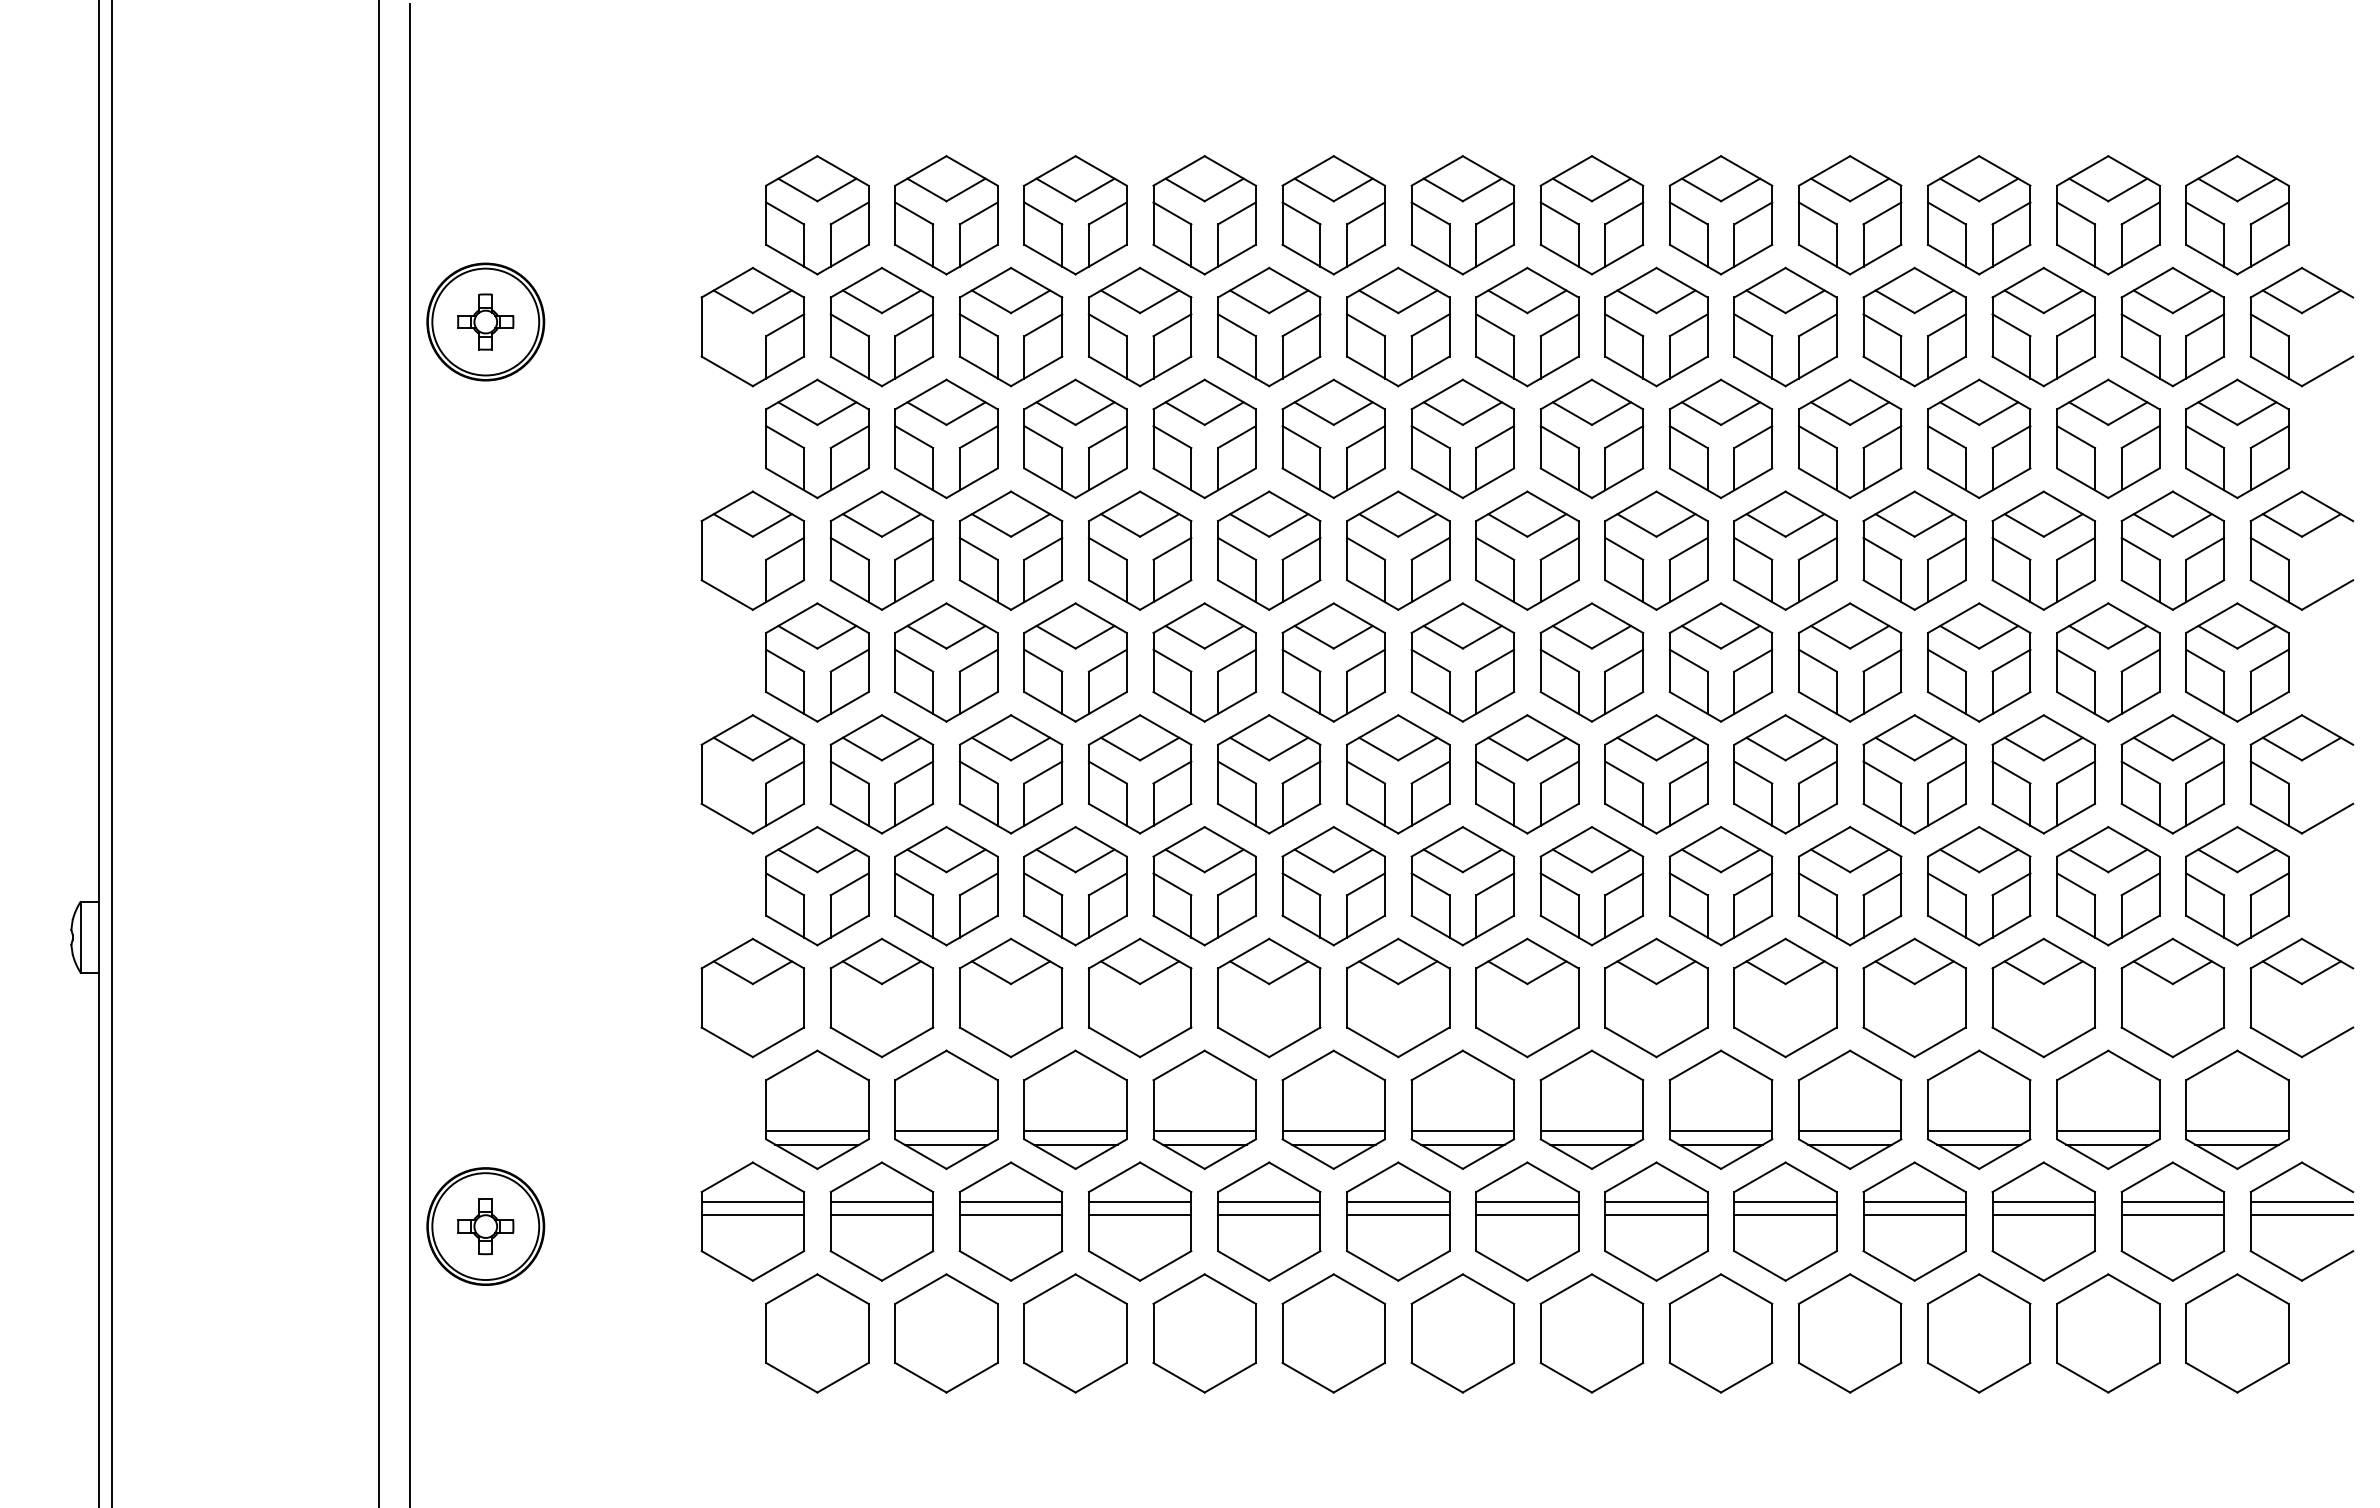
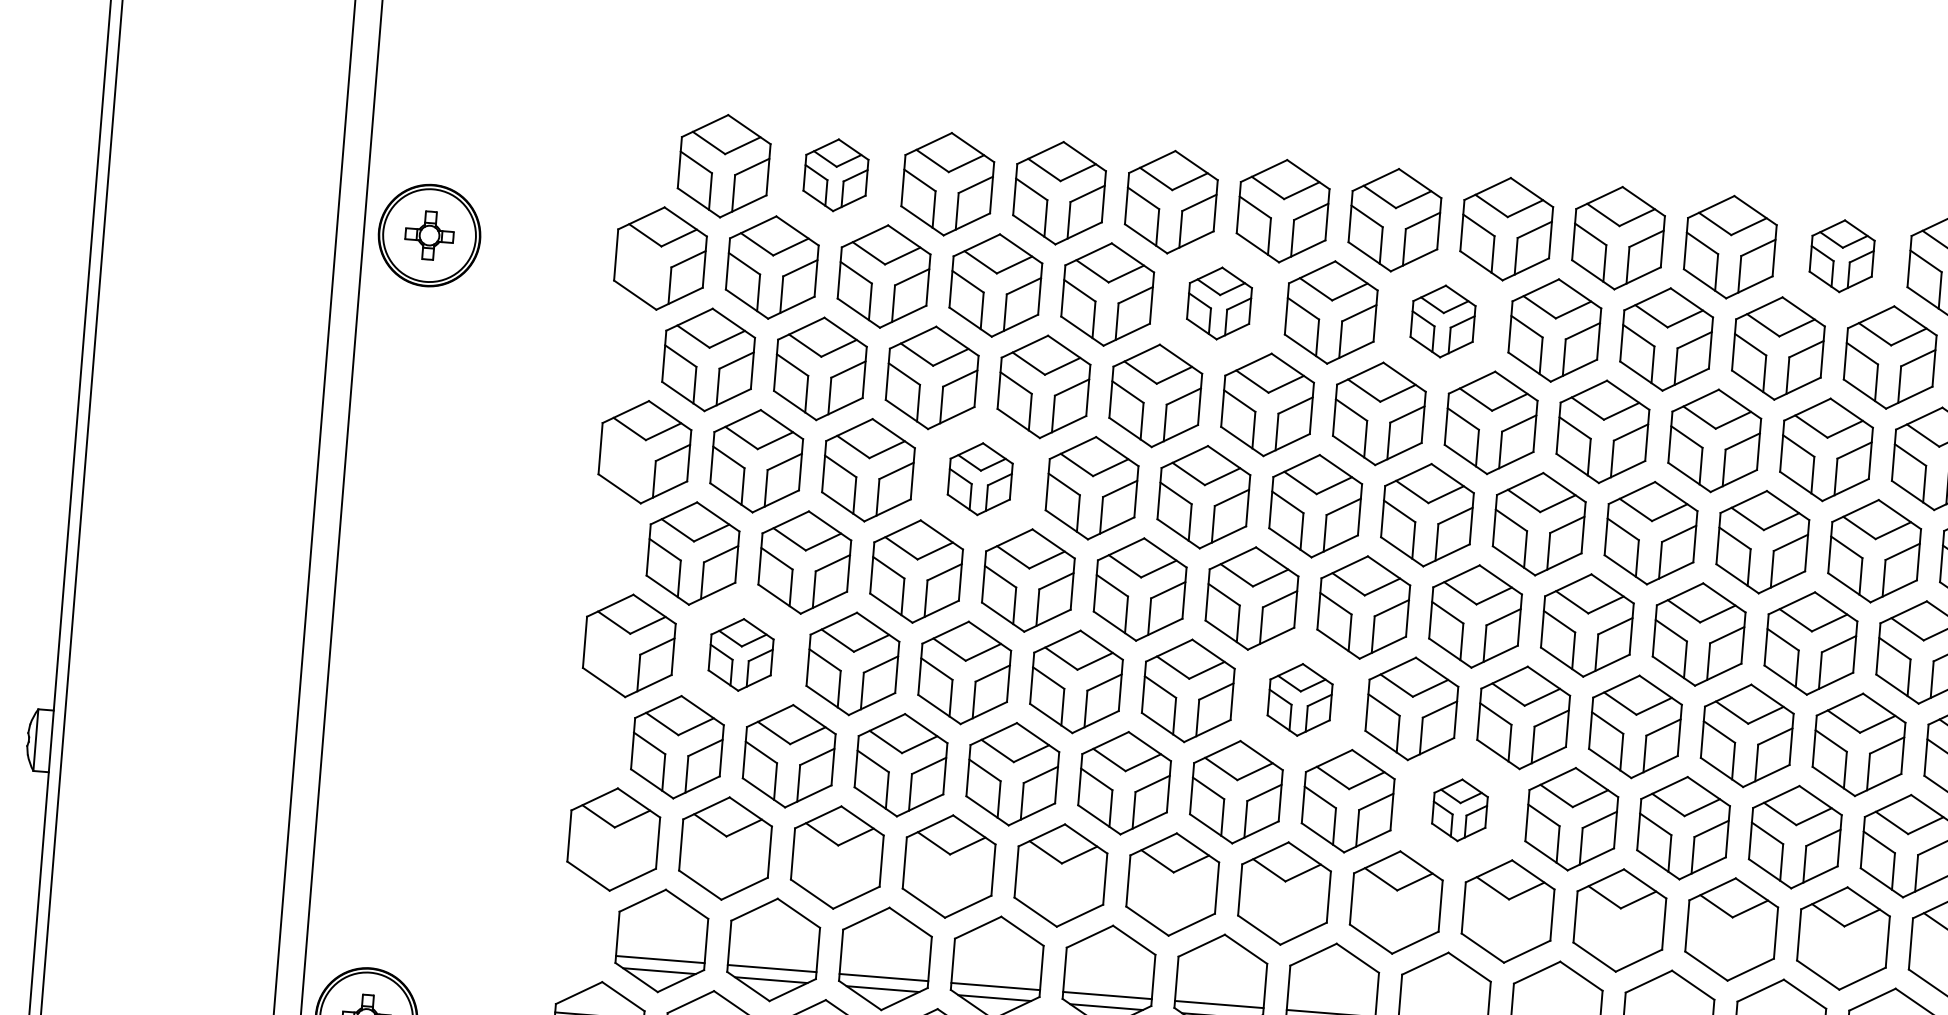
part: (946, 215) -> (835, 175), size x0.7
part: (2108, 215) -> (1842, 256), size x0.7
part: (1398, 326) -> (1219, 303), size x0.7
part: (1656, 326) -> (1443, 321), size x0.7
part: (1139, 550) -> (979, 479), size x0.7
part: (881, 774) -> (740, 655), size x0.7
part: (1527, 774) -> (1300, 700), size x0.7
part: (1720, 886) -> (1459, 810), size x0.6

